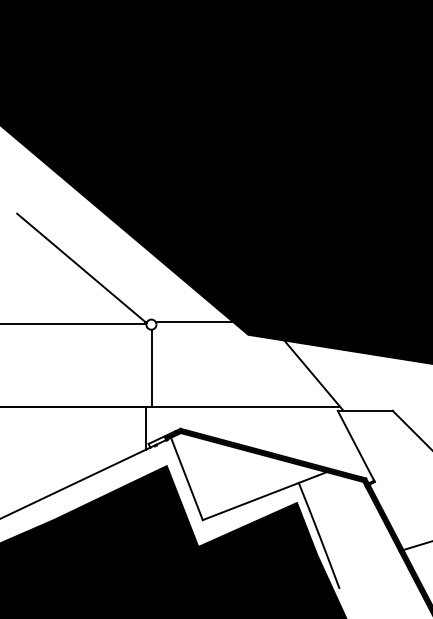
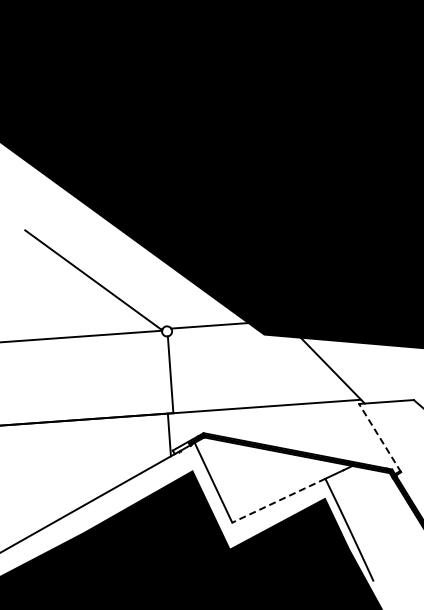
line: (356, 445) -> (380, 437), solid -> dashed
line: (250, 501) -> (278, 500), solid -> dashed

